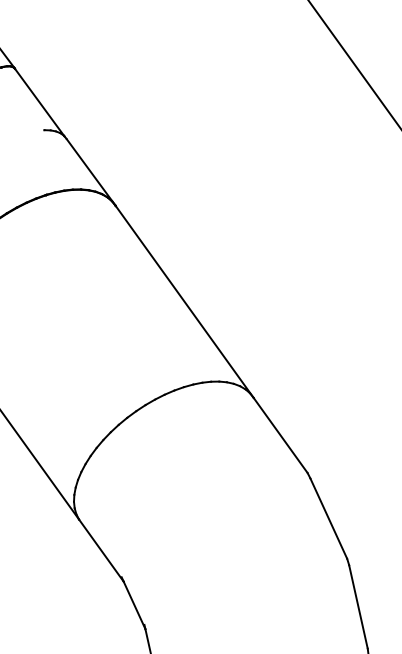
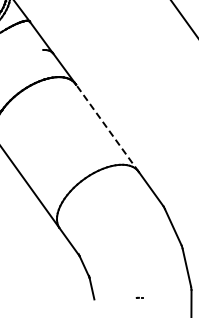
line: (184, 302) -> (107, 128), solid -> dashed

